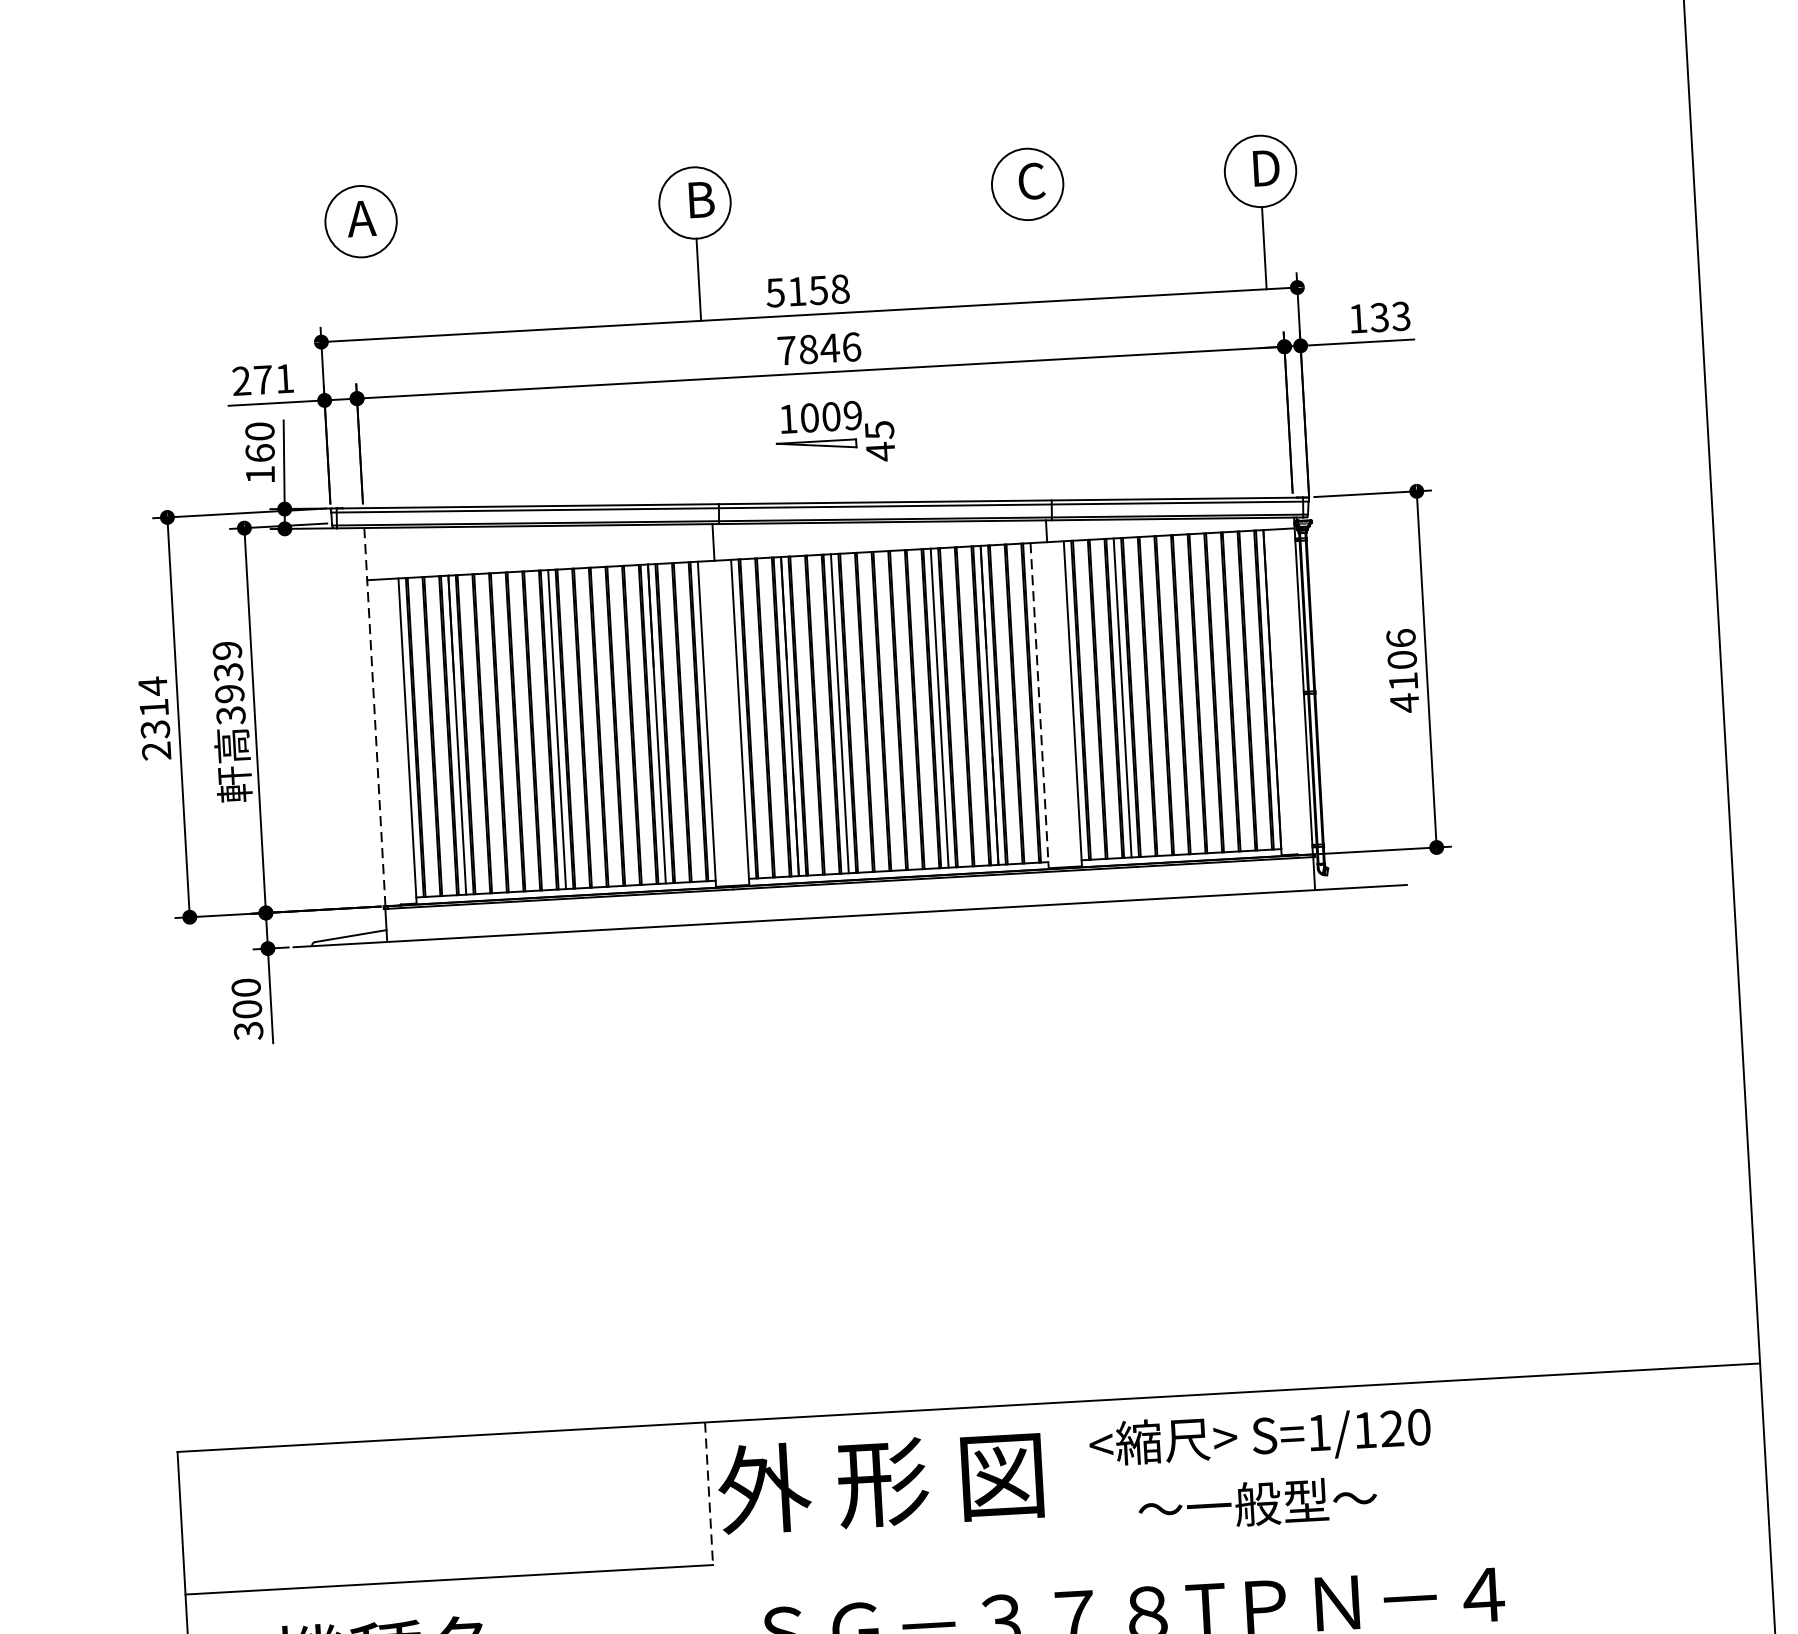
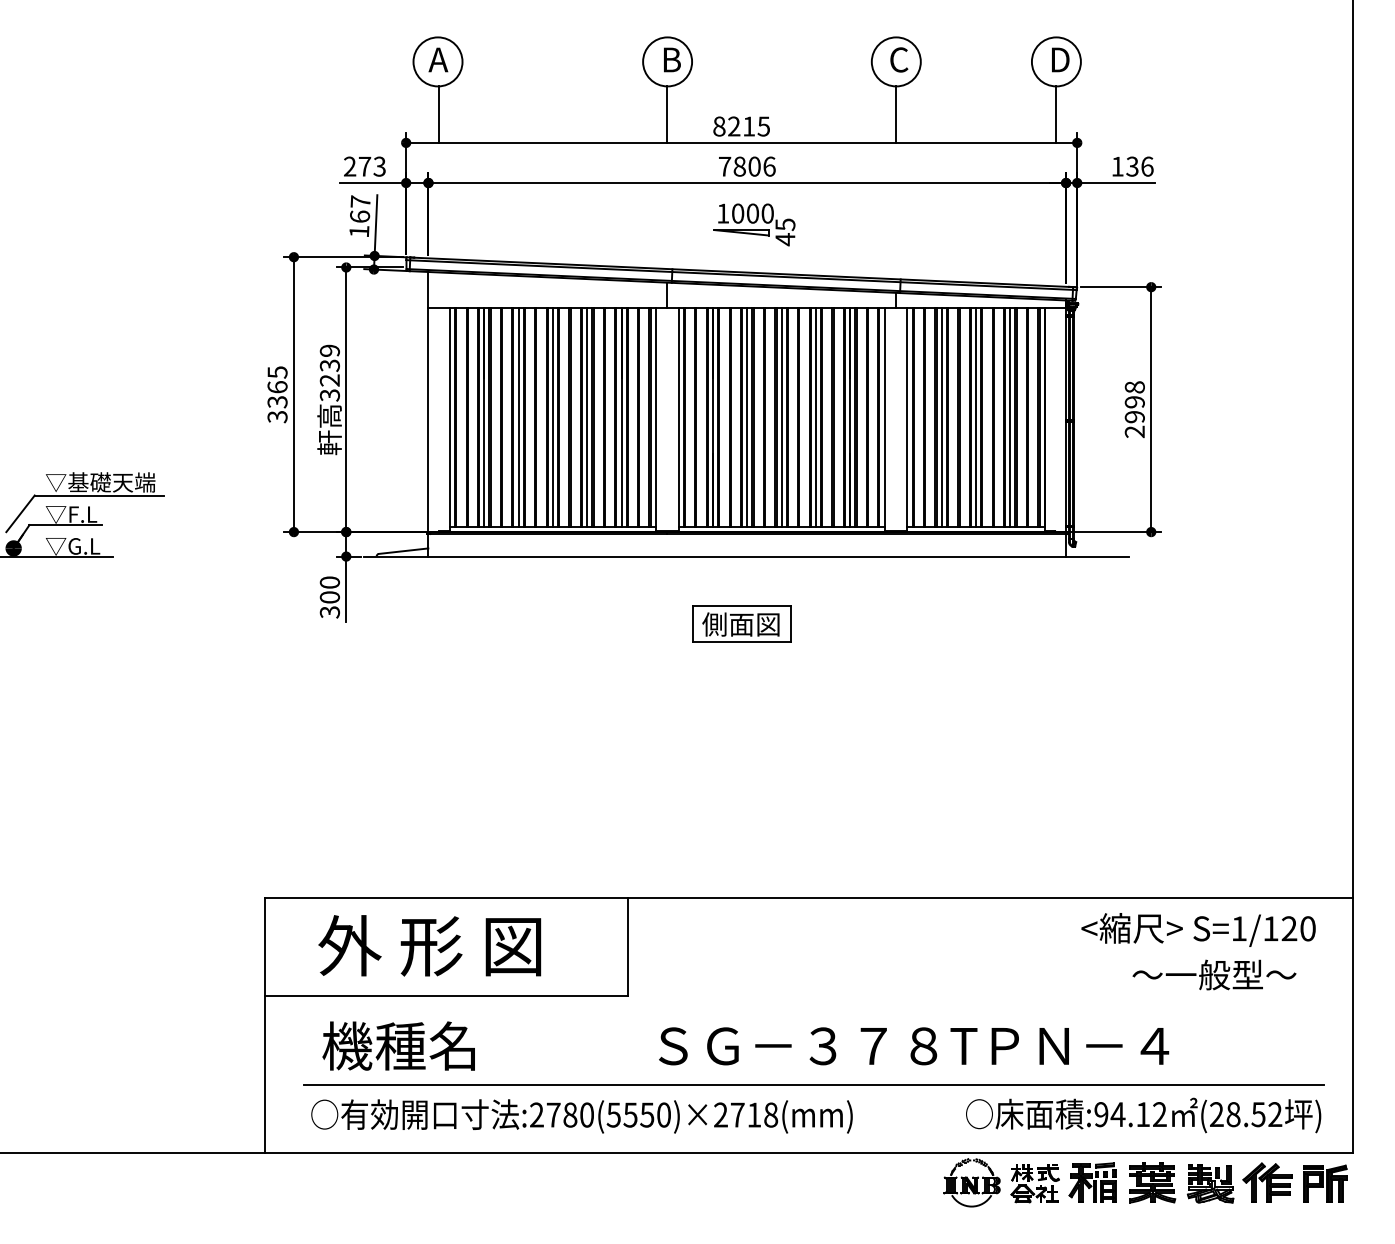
line: (1030, 260) -> (895, 114), added
text: (807, 290) -> (741, 126), 5158 -> 8215
line: (366, 298) -> (438, 114), added
text: (1401, 316) -> (1147, 166), 133 -> 136
text: (829, 348) -> (754, 166), 7846 -> 7806
text: (284, 378) -> (379, 166), 271 -> 273
text: (852, 415) -> (767, 213), 1009 -> 1000
text: (259, 431) -> (360, 201), 160 -> 167
text: (1402, 670) -> (1134, 409), 4106 -> 2998
line: (1222, 692) -> (1010, 417), added
text: (229, 693) -> (329, 380), 3939 -> 3239
line: (1173, 695) -> (976, 417), added
line: (1039, 705) -> (884, 419), dashed -> solid
line: (889, 710) -> (781, 417), added
line: (374, 717) -> (428, 402), dashed -> solid
text: (154, 718) -> (277, 394), 2314 -> 3365
line: (607, 726) -> (587, 417), added
line: (507, 732) -> (518, 417), added
part: (848, 1013) -> (741, 623), added
text: (1259, 1437) -> (1198, 929), moved
text: (880, 1481) -> (429, 945), moved
line: (708, 1494) -> (627, 947), dashed -> solid
text: (1257, 1502) -> (1214, 974), moved

